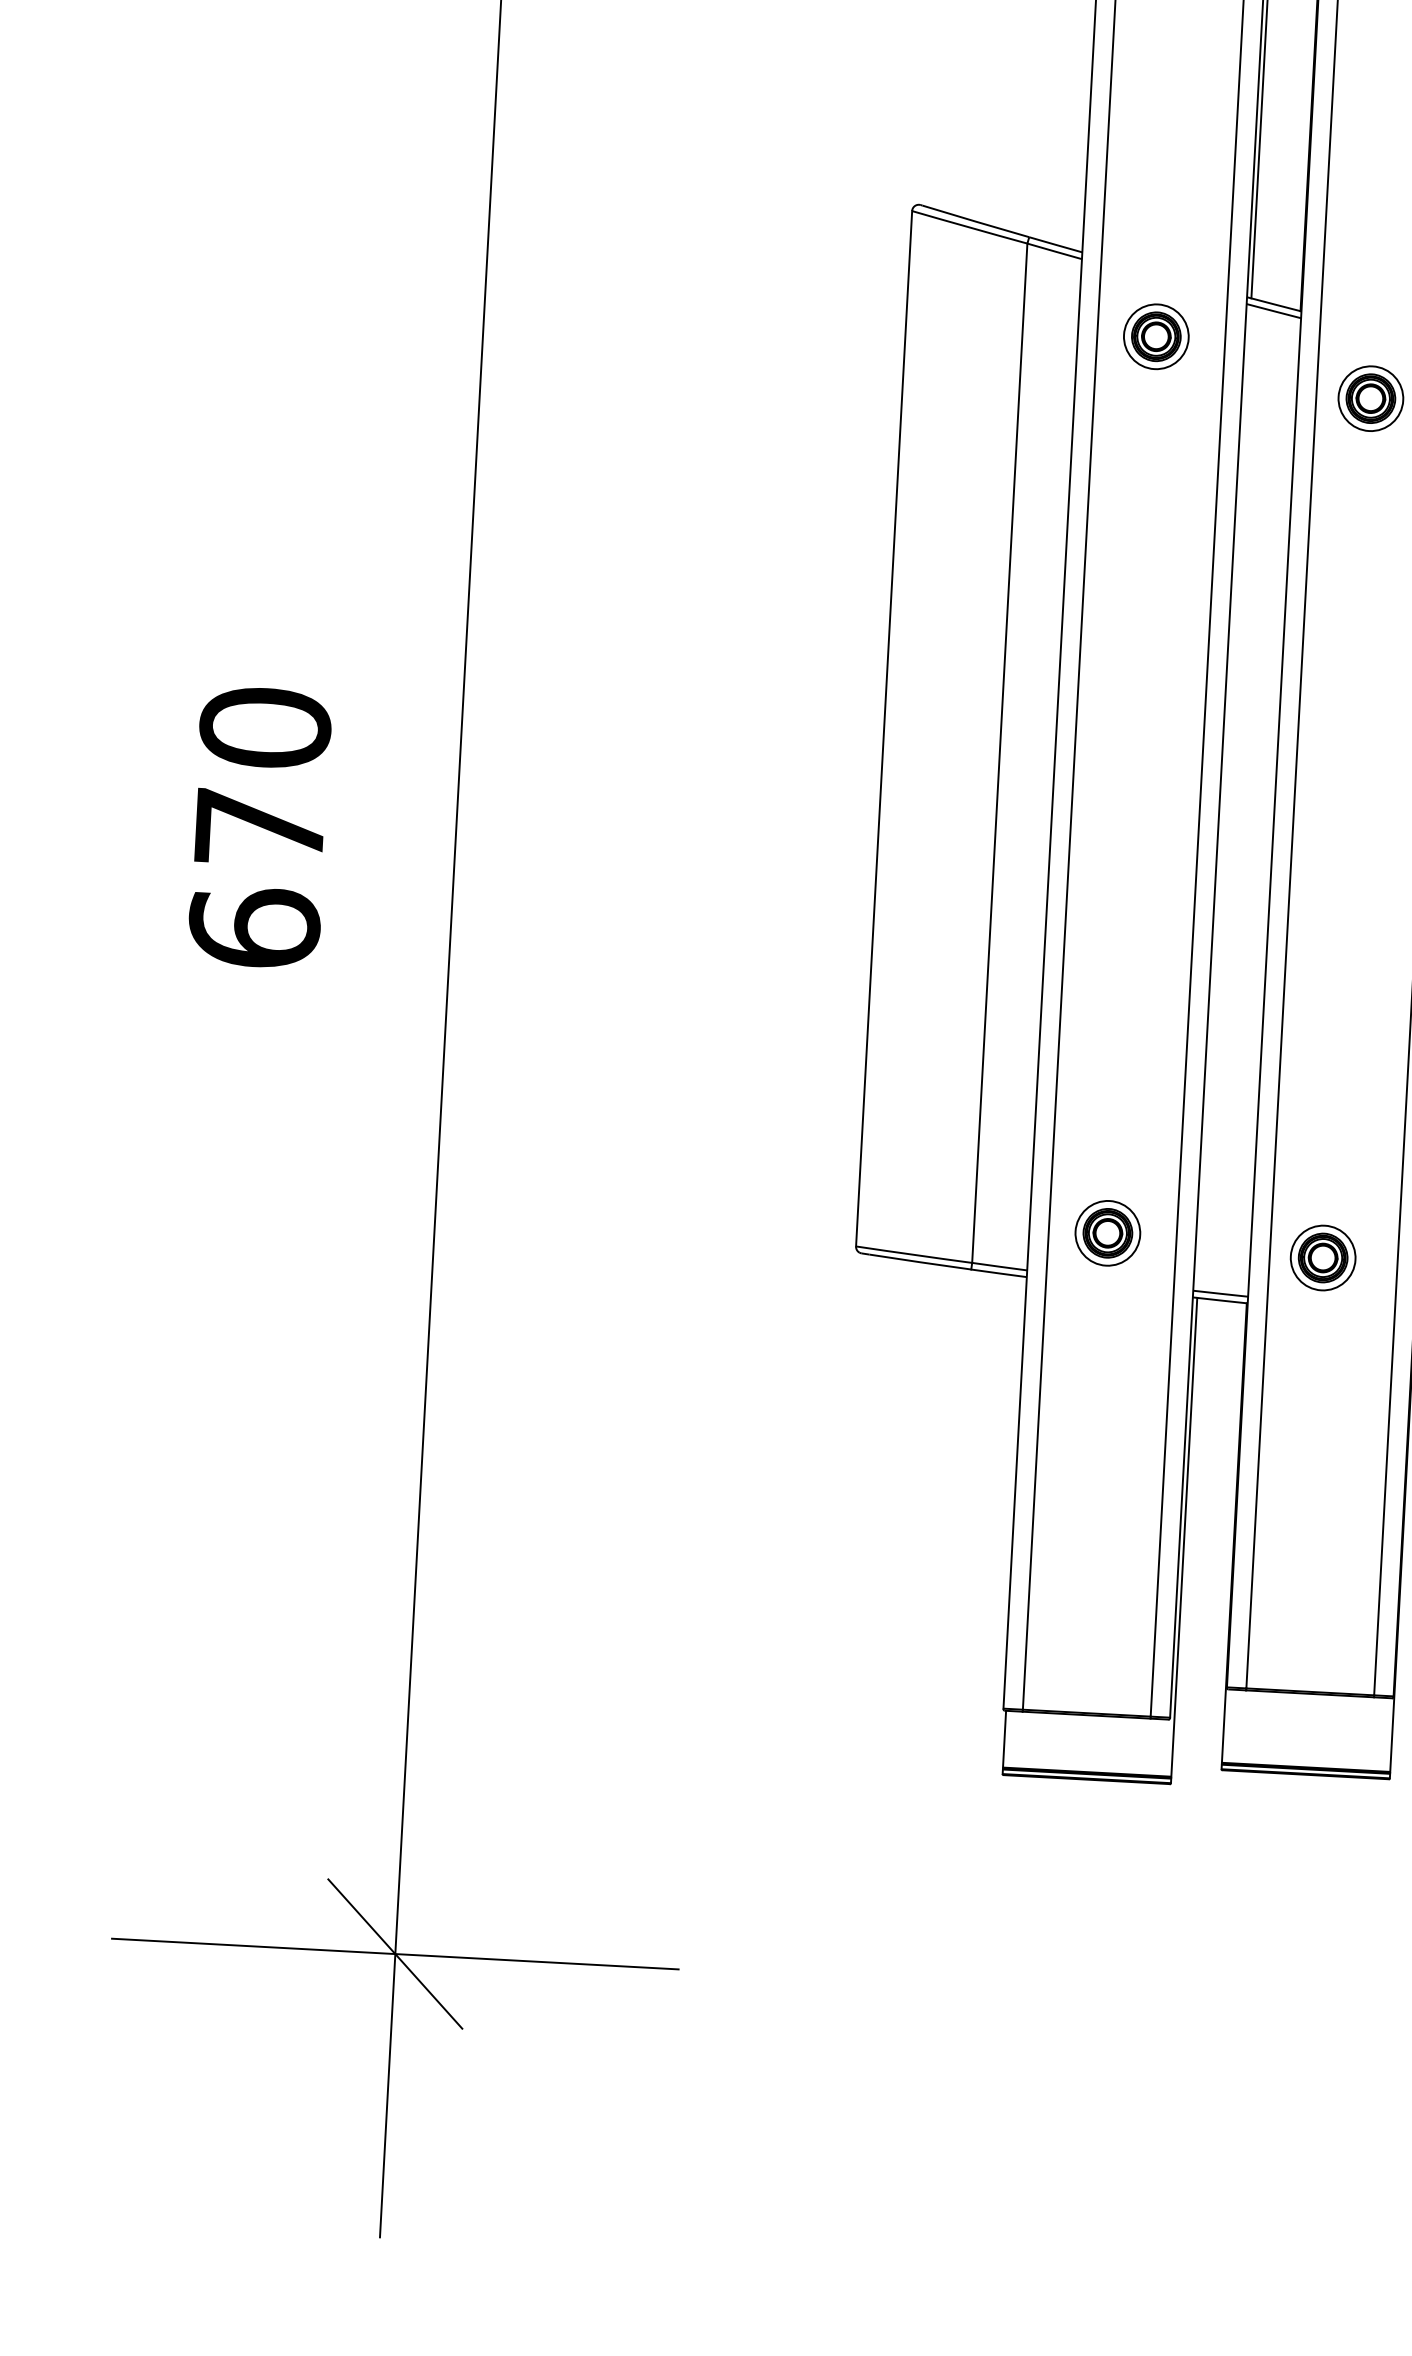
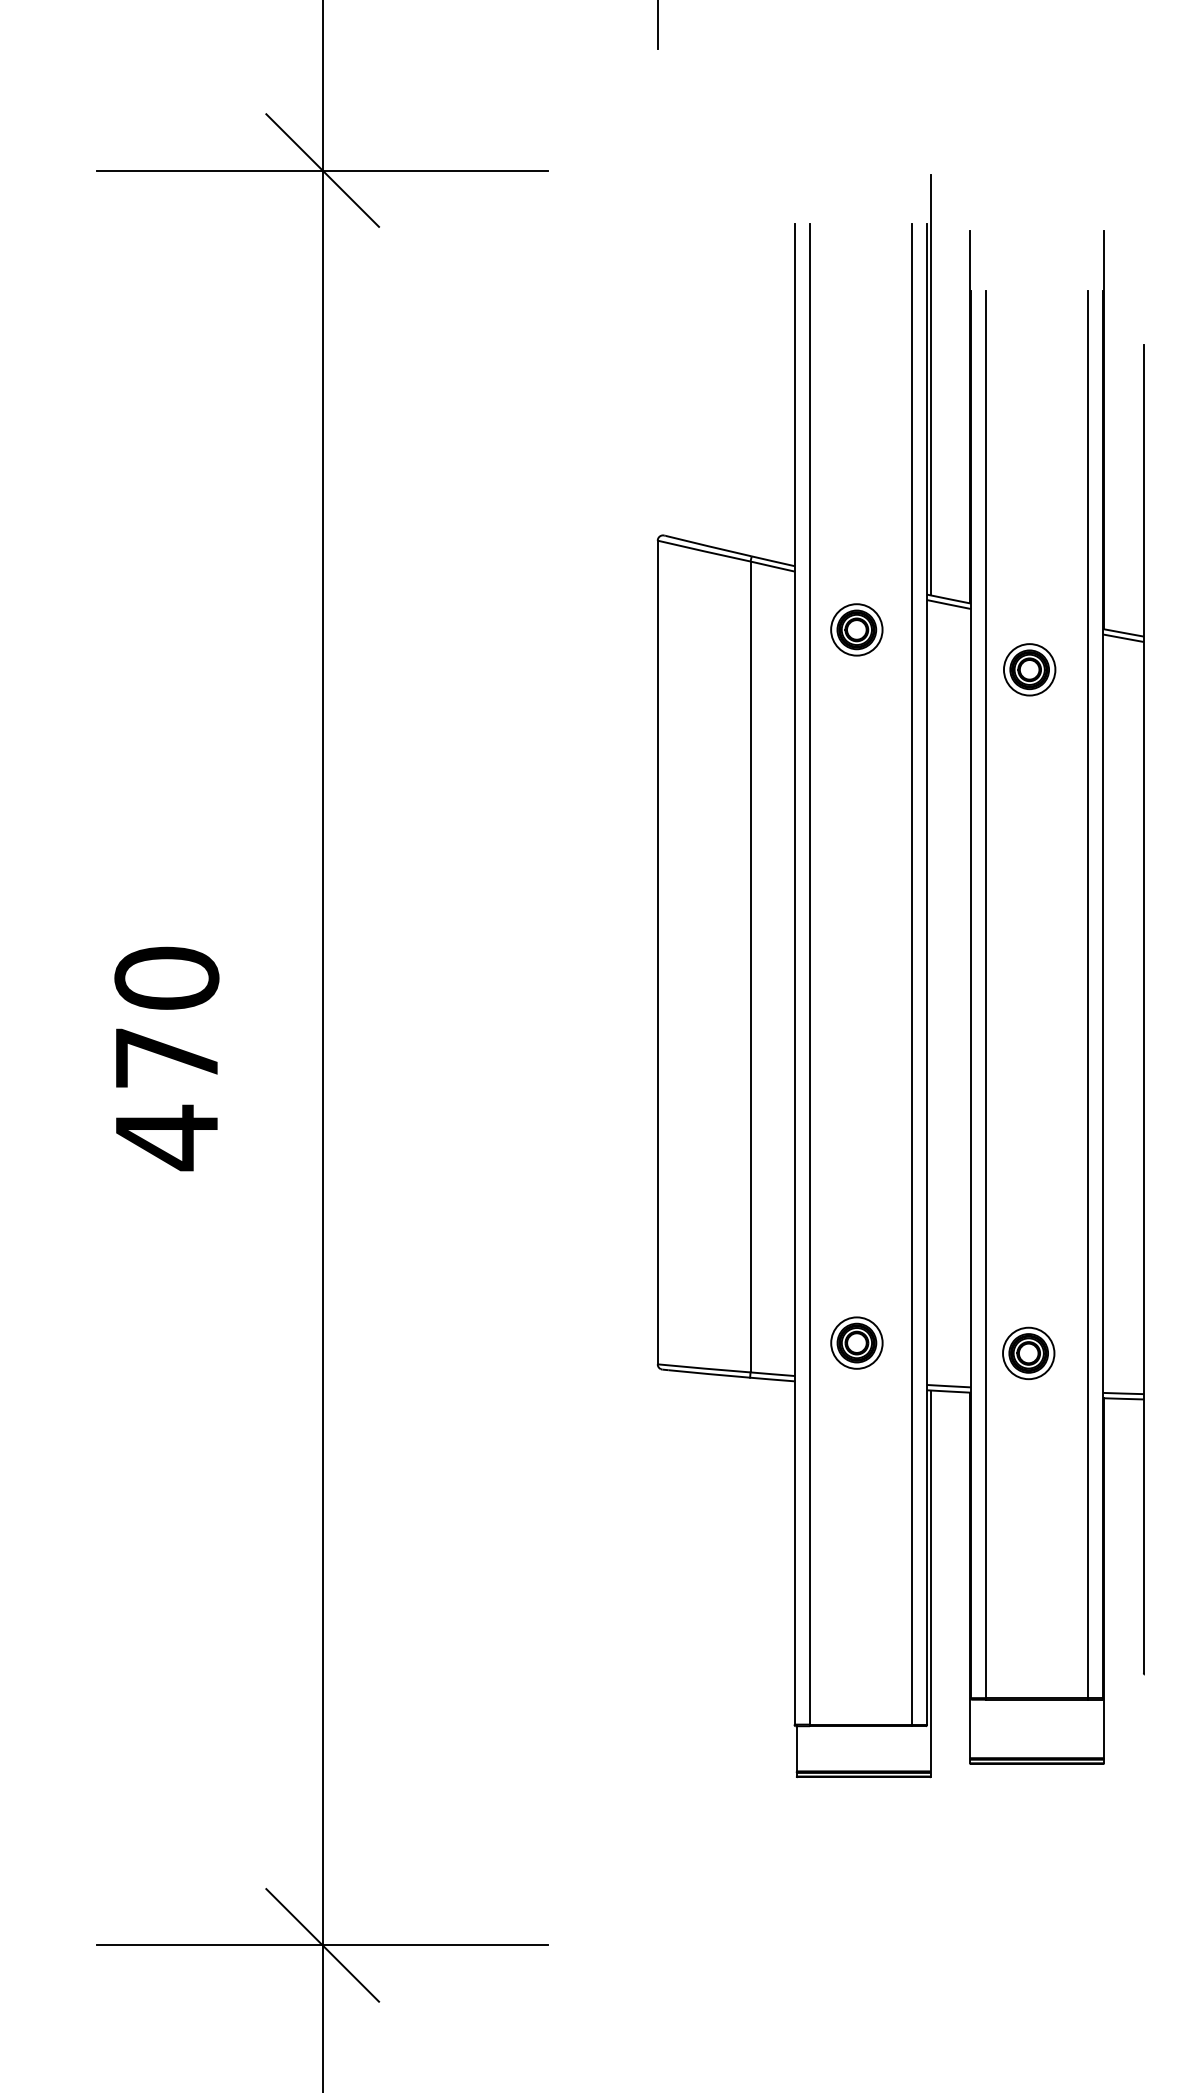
text: (253, 927) -> (166, 1137), 670 -> 470

